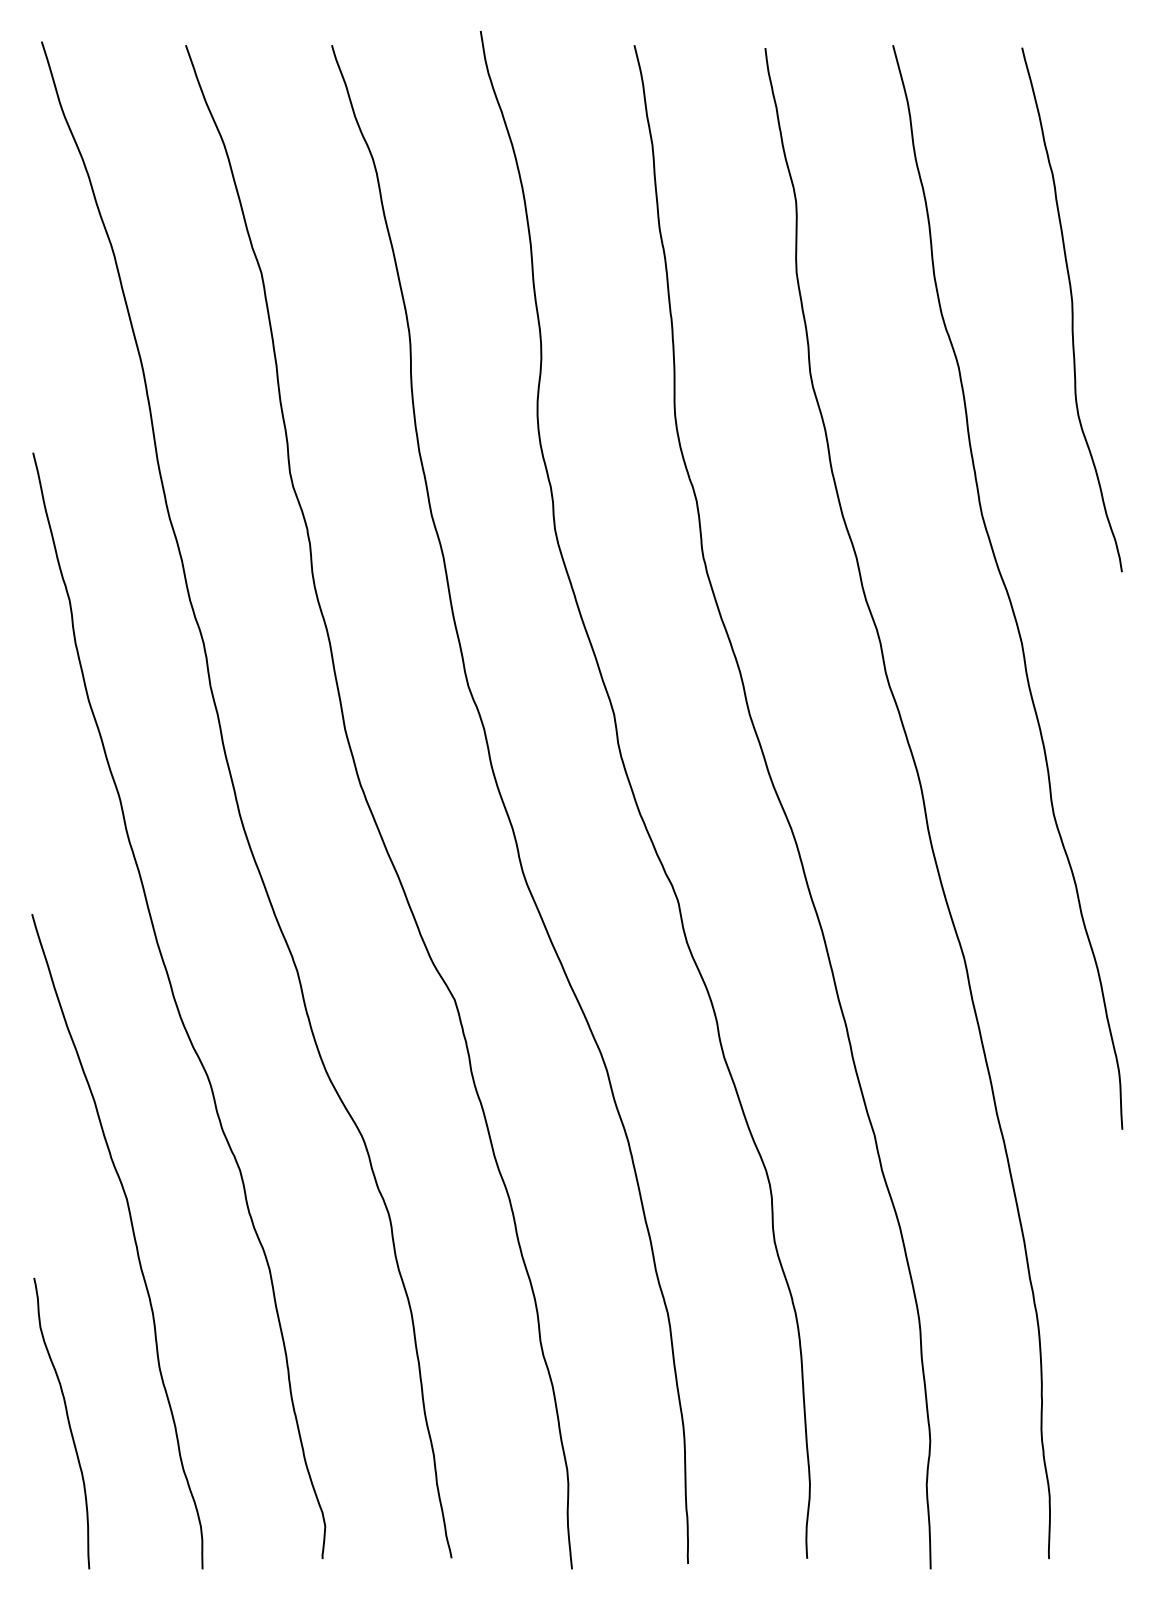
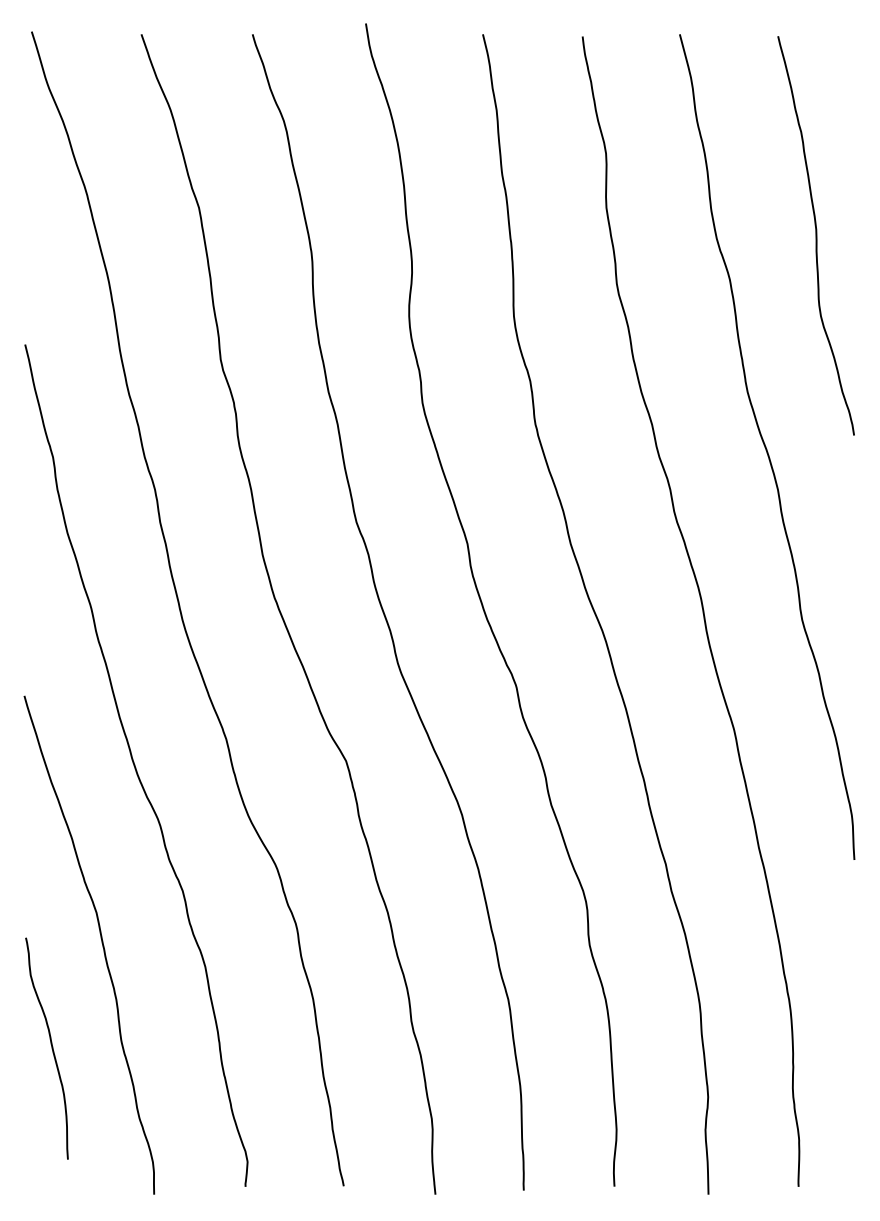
curve: (67, 1421) -> (51, 1047), moved

